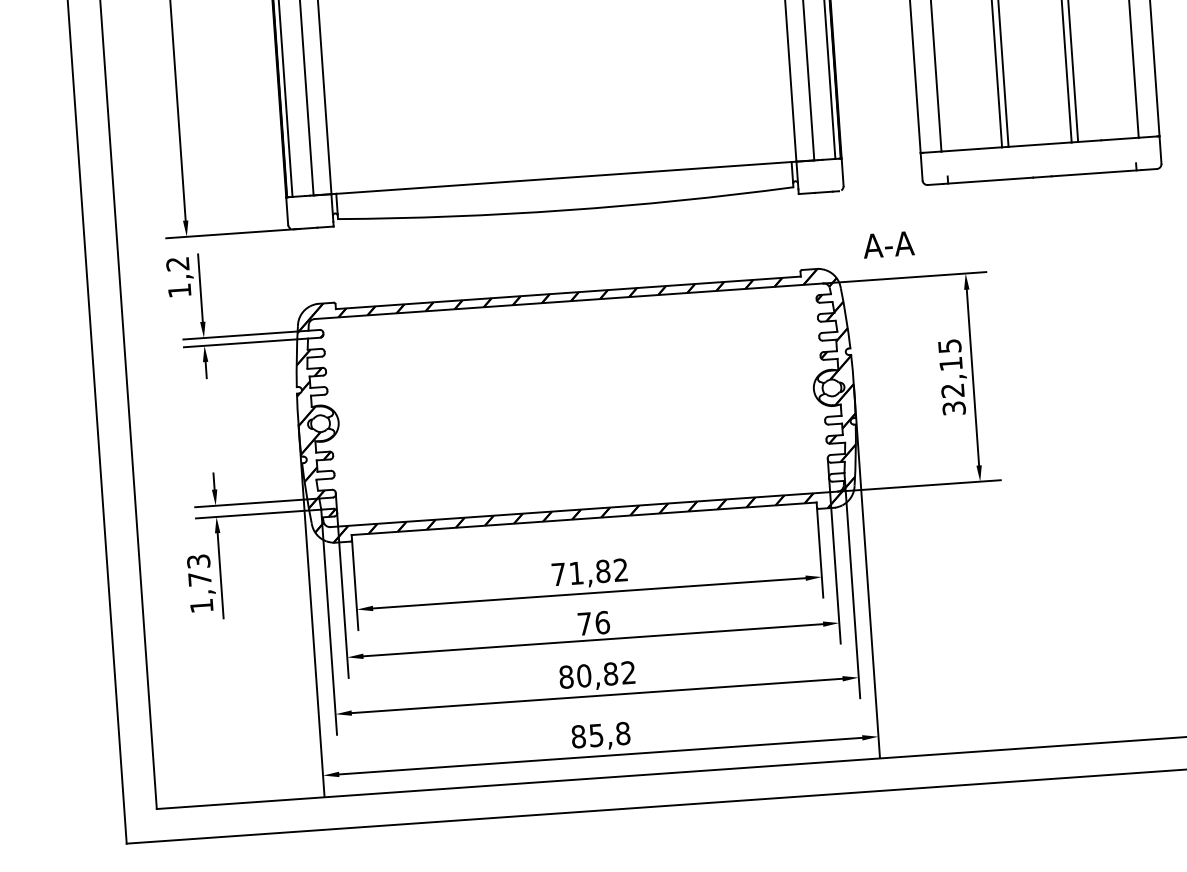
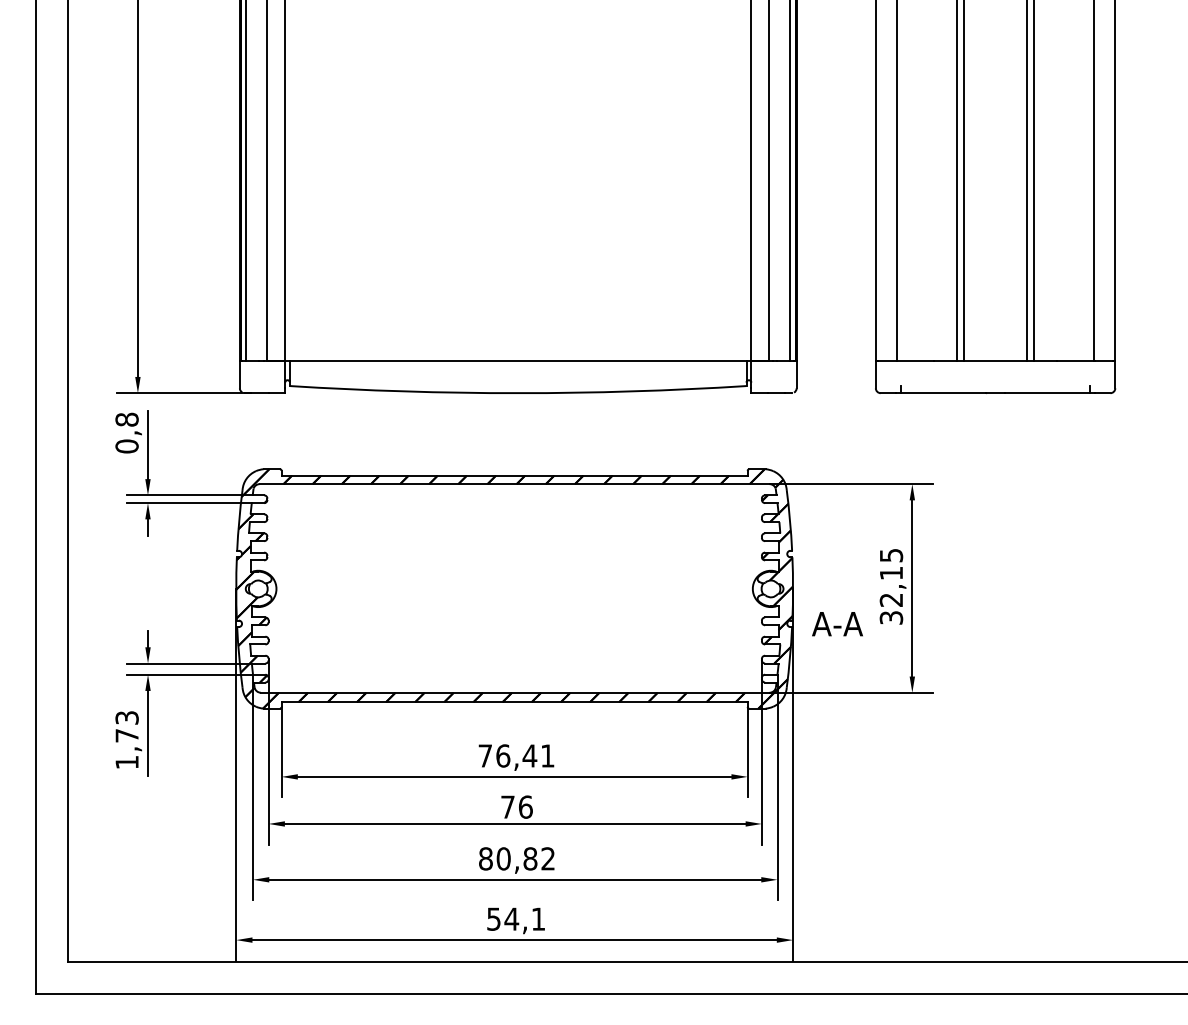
text: (888, 245) -> (837, 624), moved
text: (178, 276) -> (126, 432), 1,2 -> 0,8
text: (598, 571) -> (525, 755), 71,82 -> 76,41
text: (601, 734) -> (516, 918), 85,8 -> 54,1

